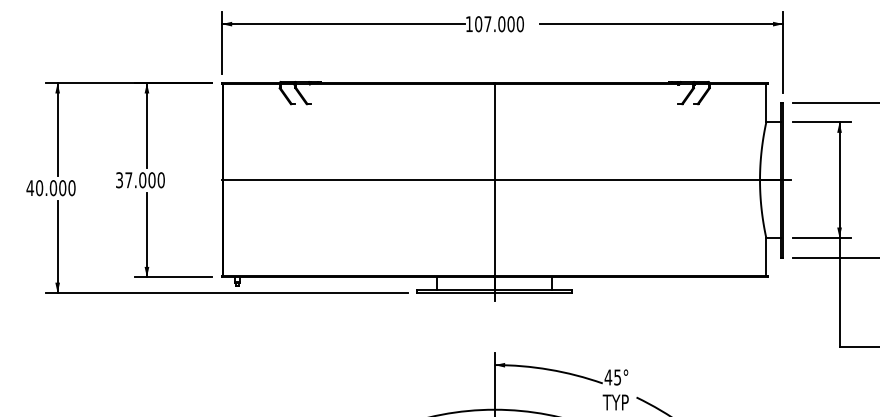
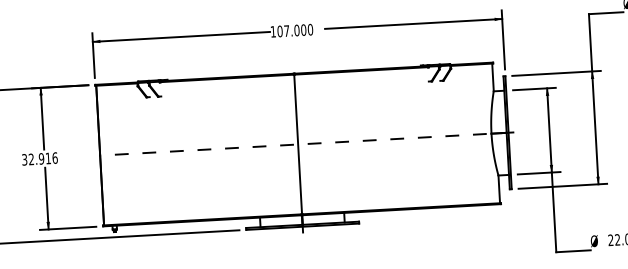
text: (144, 180) -> (42, 158), 37.000 -> 32.916
line: (506, 180) -> (306, 144), solid -> dashed

